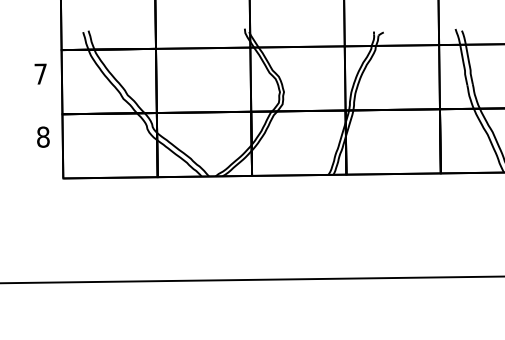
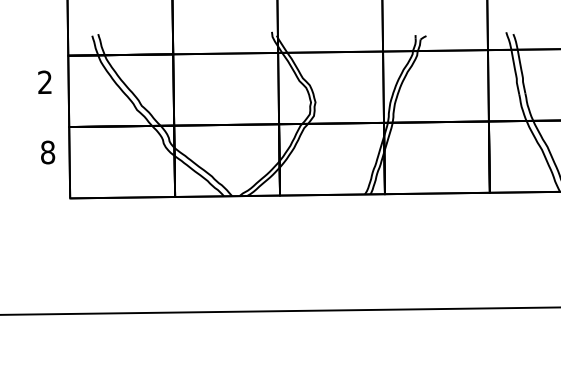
text: (40, 73) -> (44, 81), 7 -> 2

